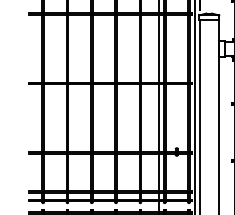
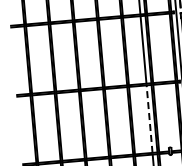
line: (158, 118) -> (149, 119), solid -> dashed

